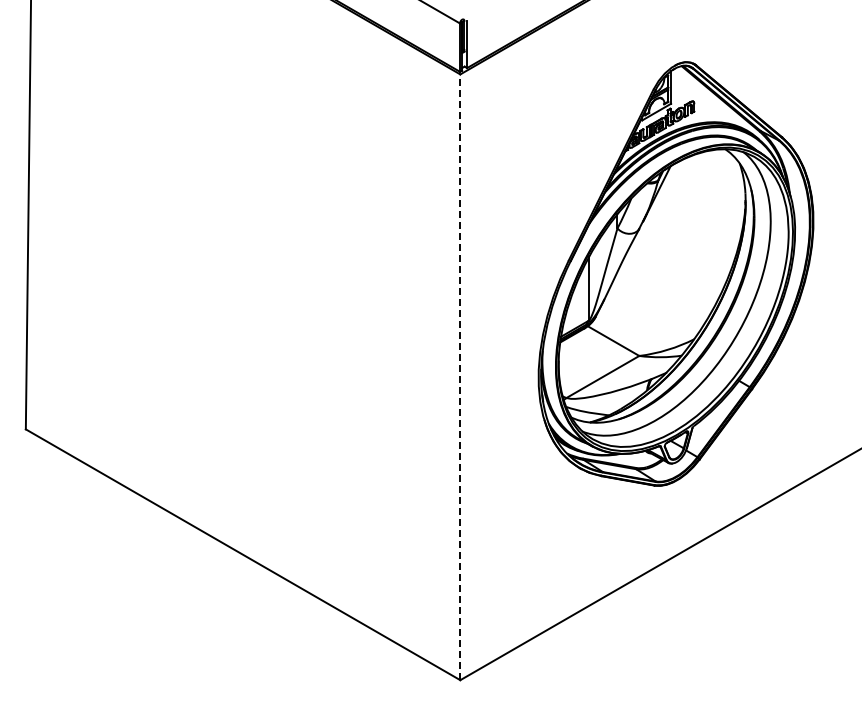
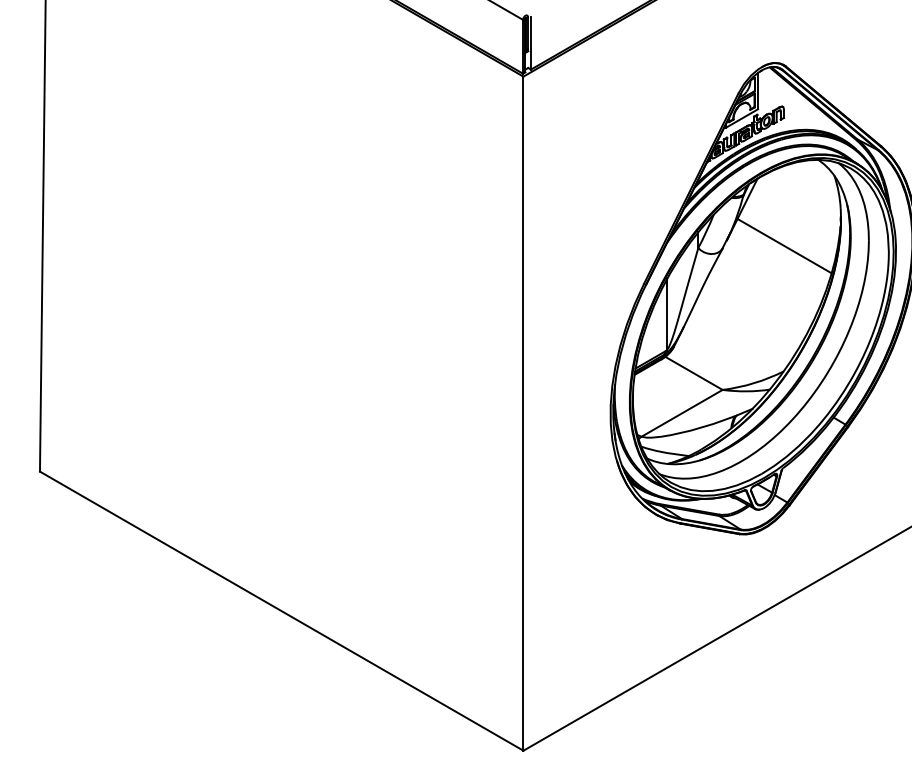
line: (694, 226) -> (784, 245), added
line: (460, 377) -> (523, 413), dashed -> solid

